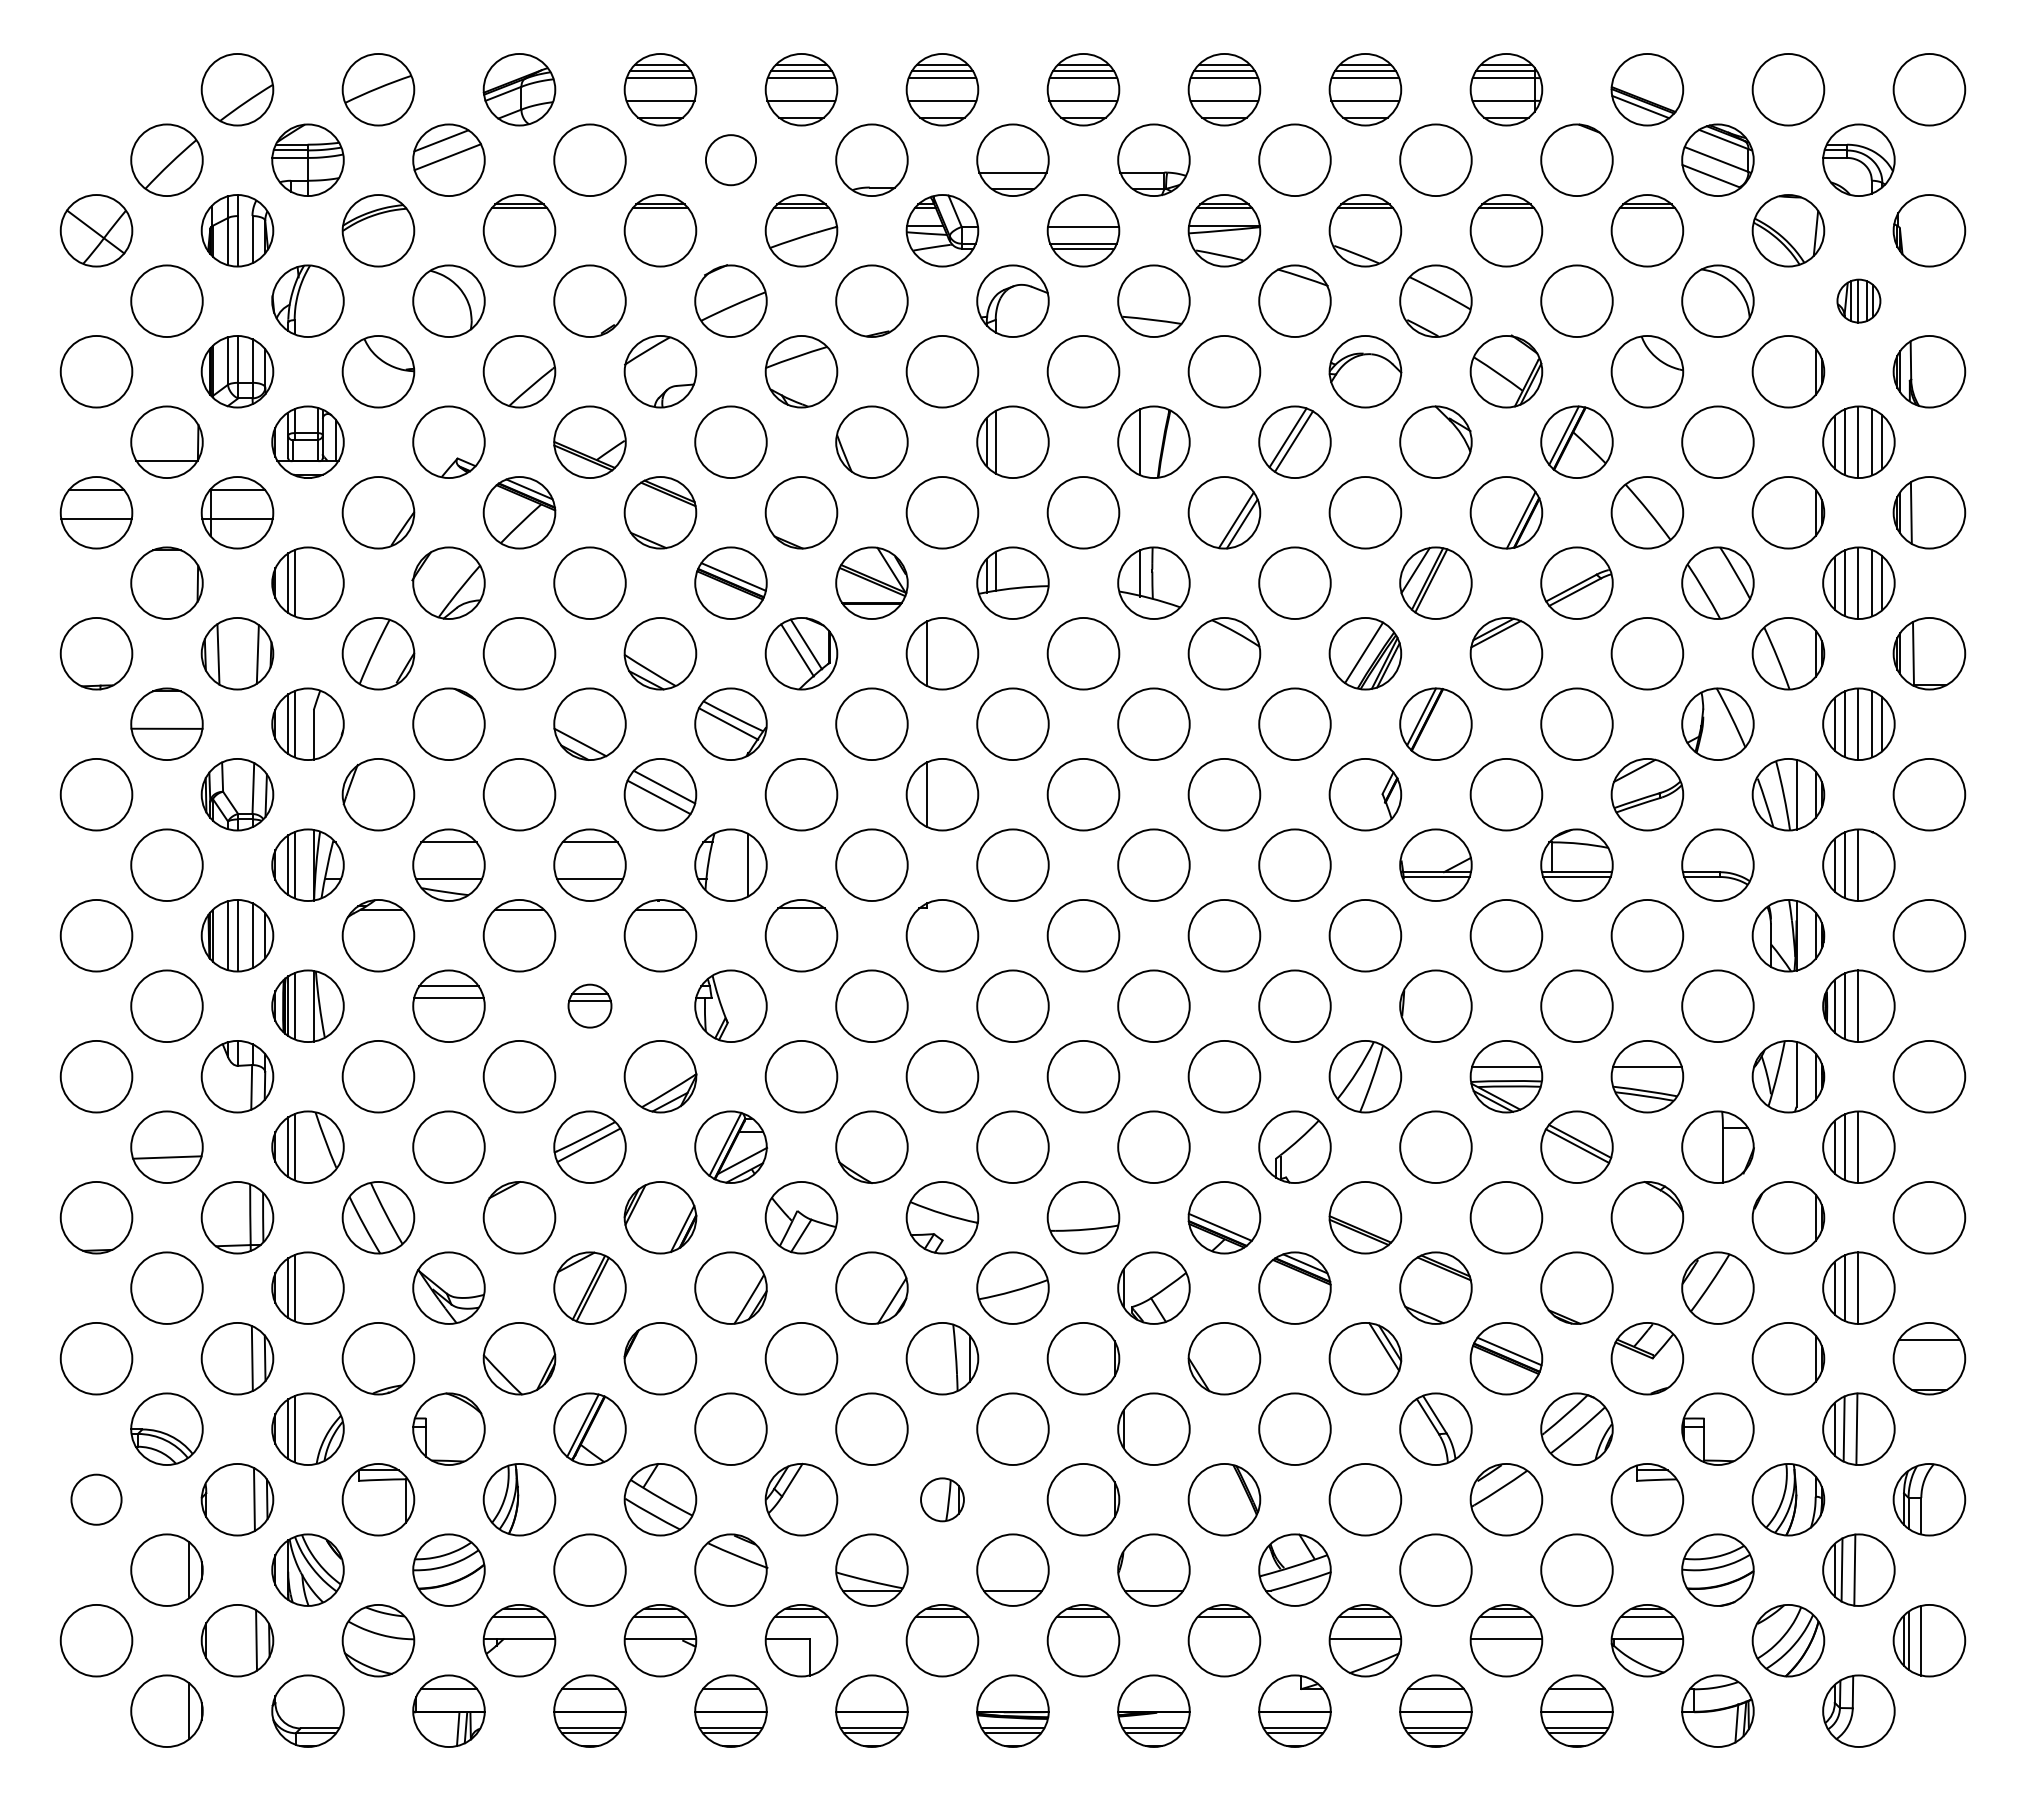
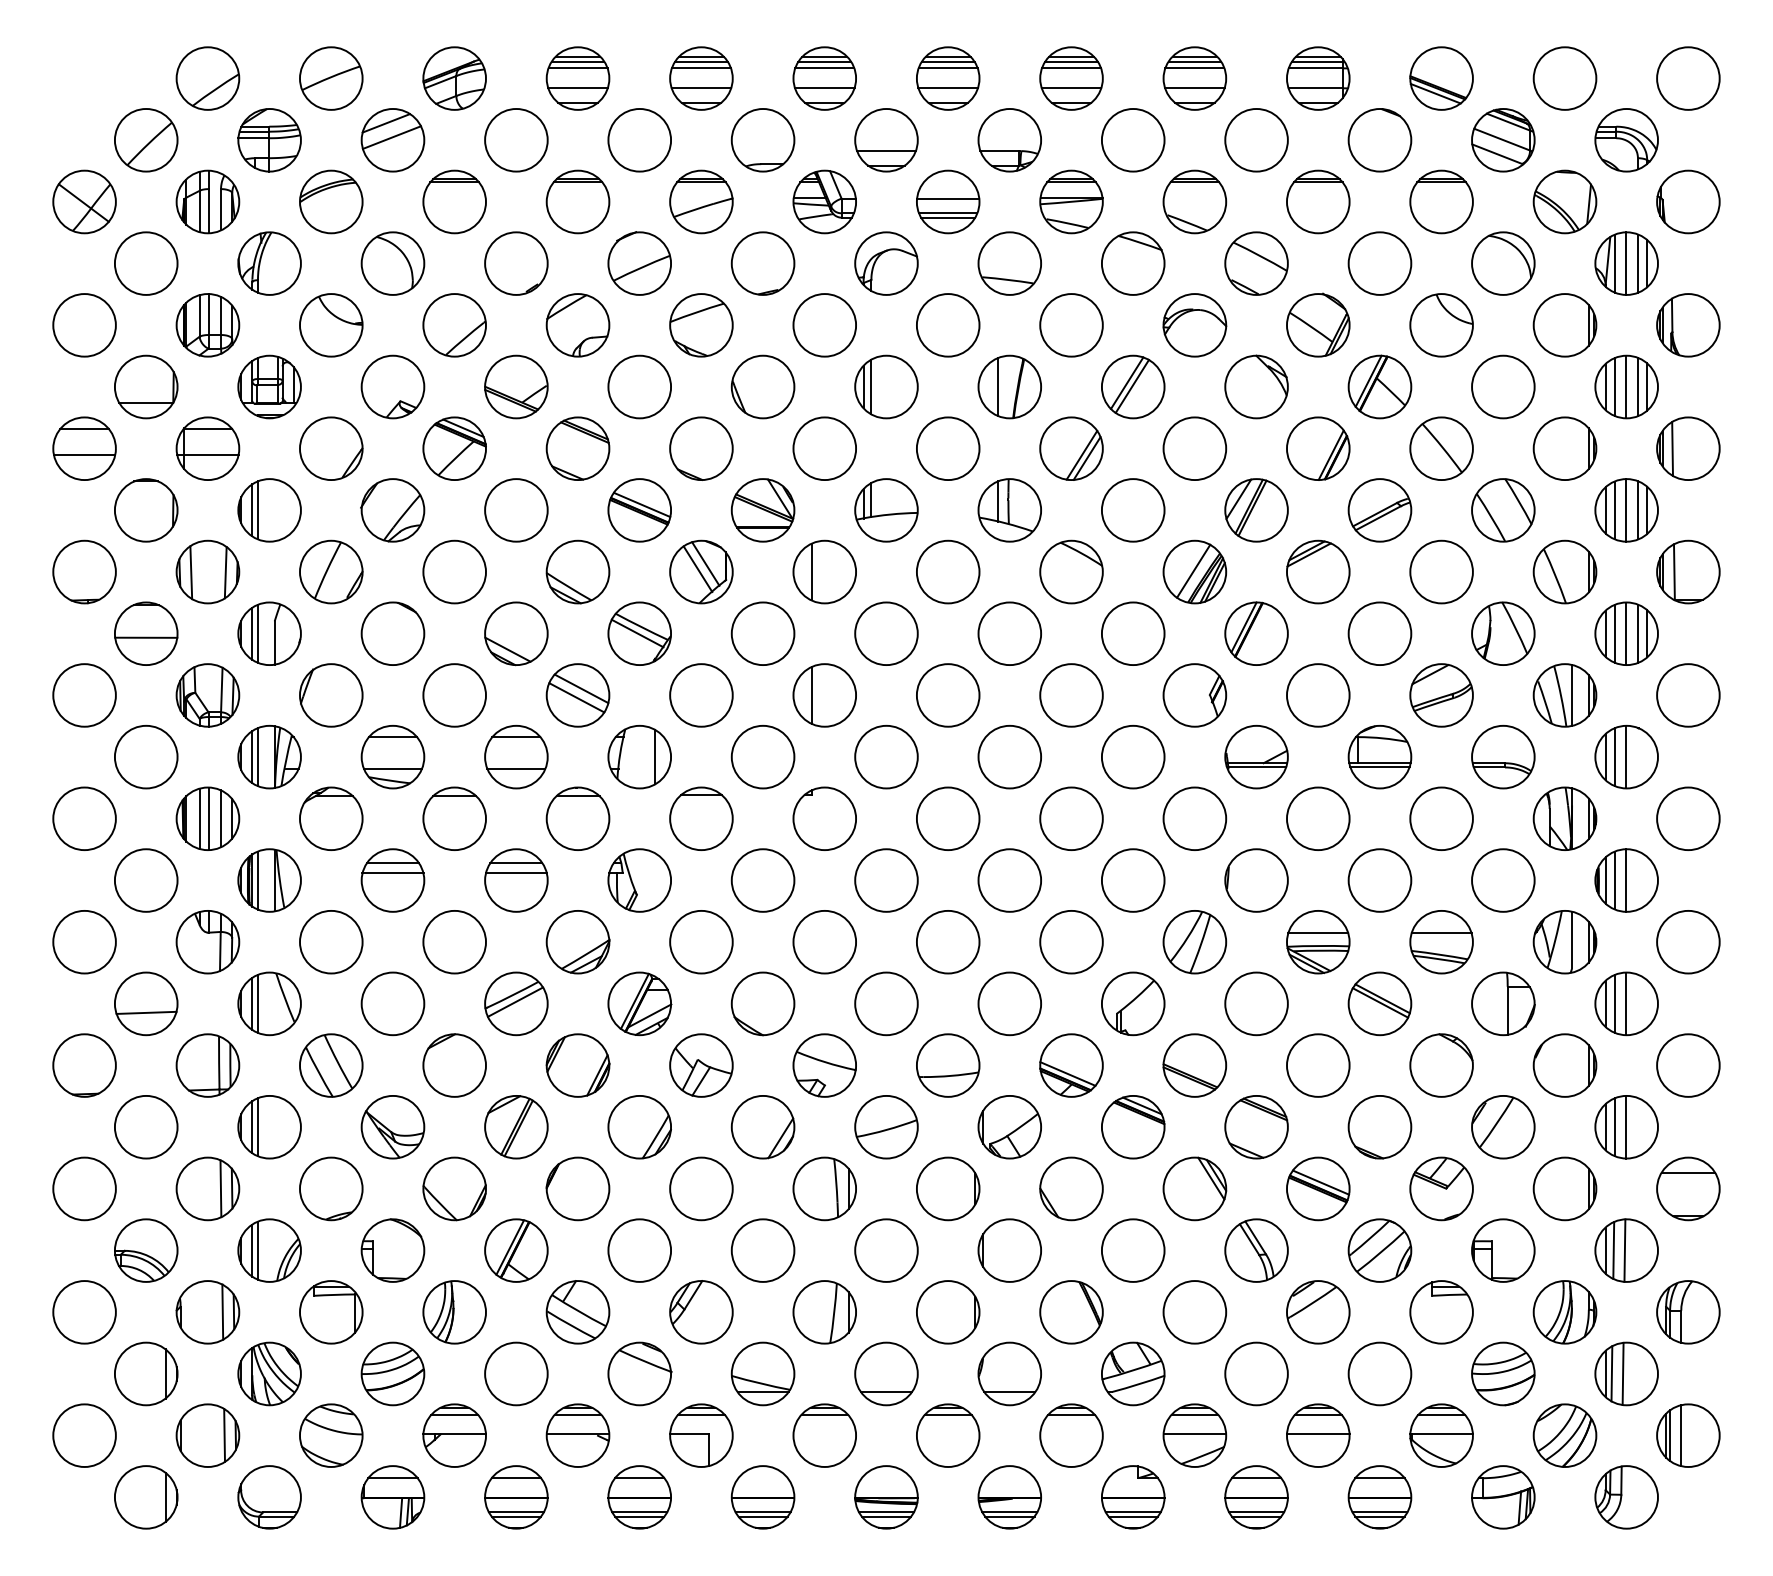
circle: (730, 159) -> (639, 139), size x1.43
part: (1858, 300) -> (1626, 263), size x1.67
part: (589, 1005) -> (515, 879), size x1.67
circle: (96, 1499) -> (84, 1312), size x1.43
part: (942, 1499) -> (824, 1312), size x1.67

